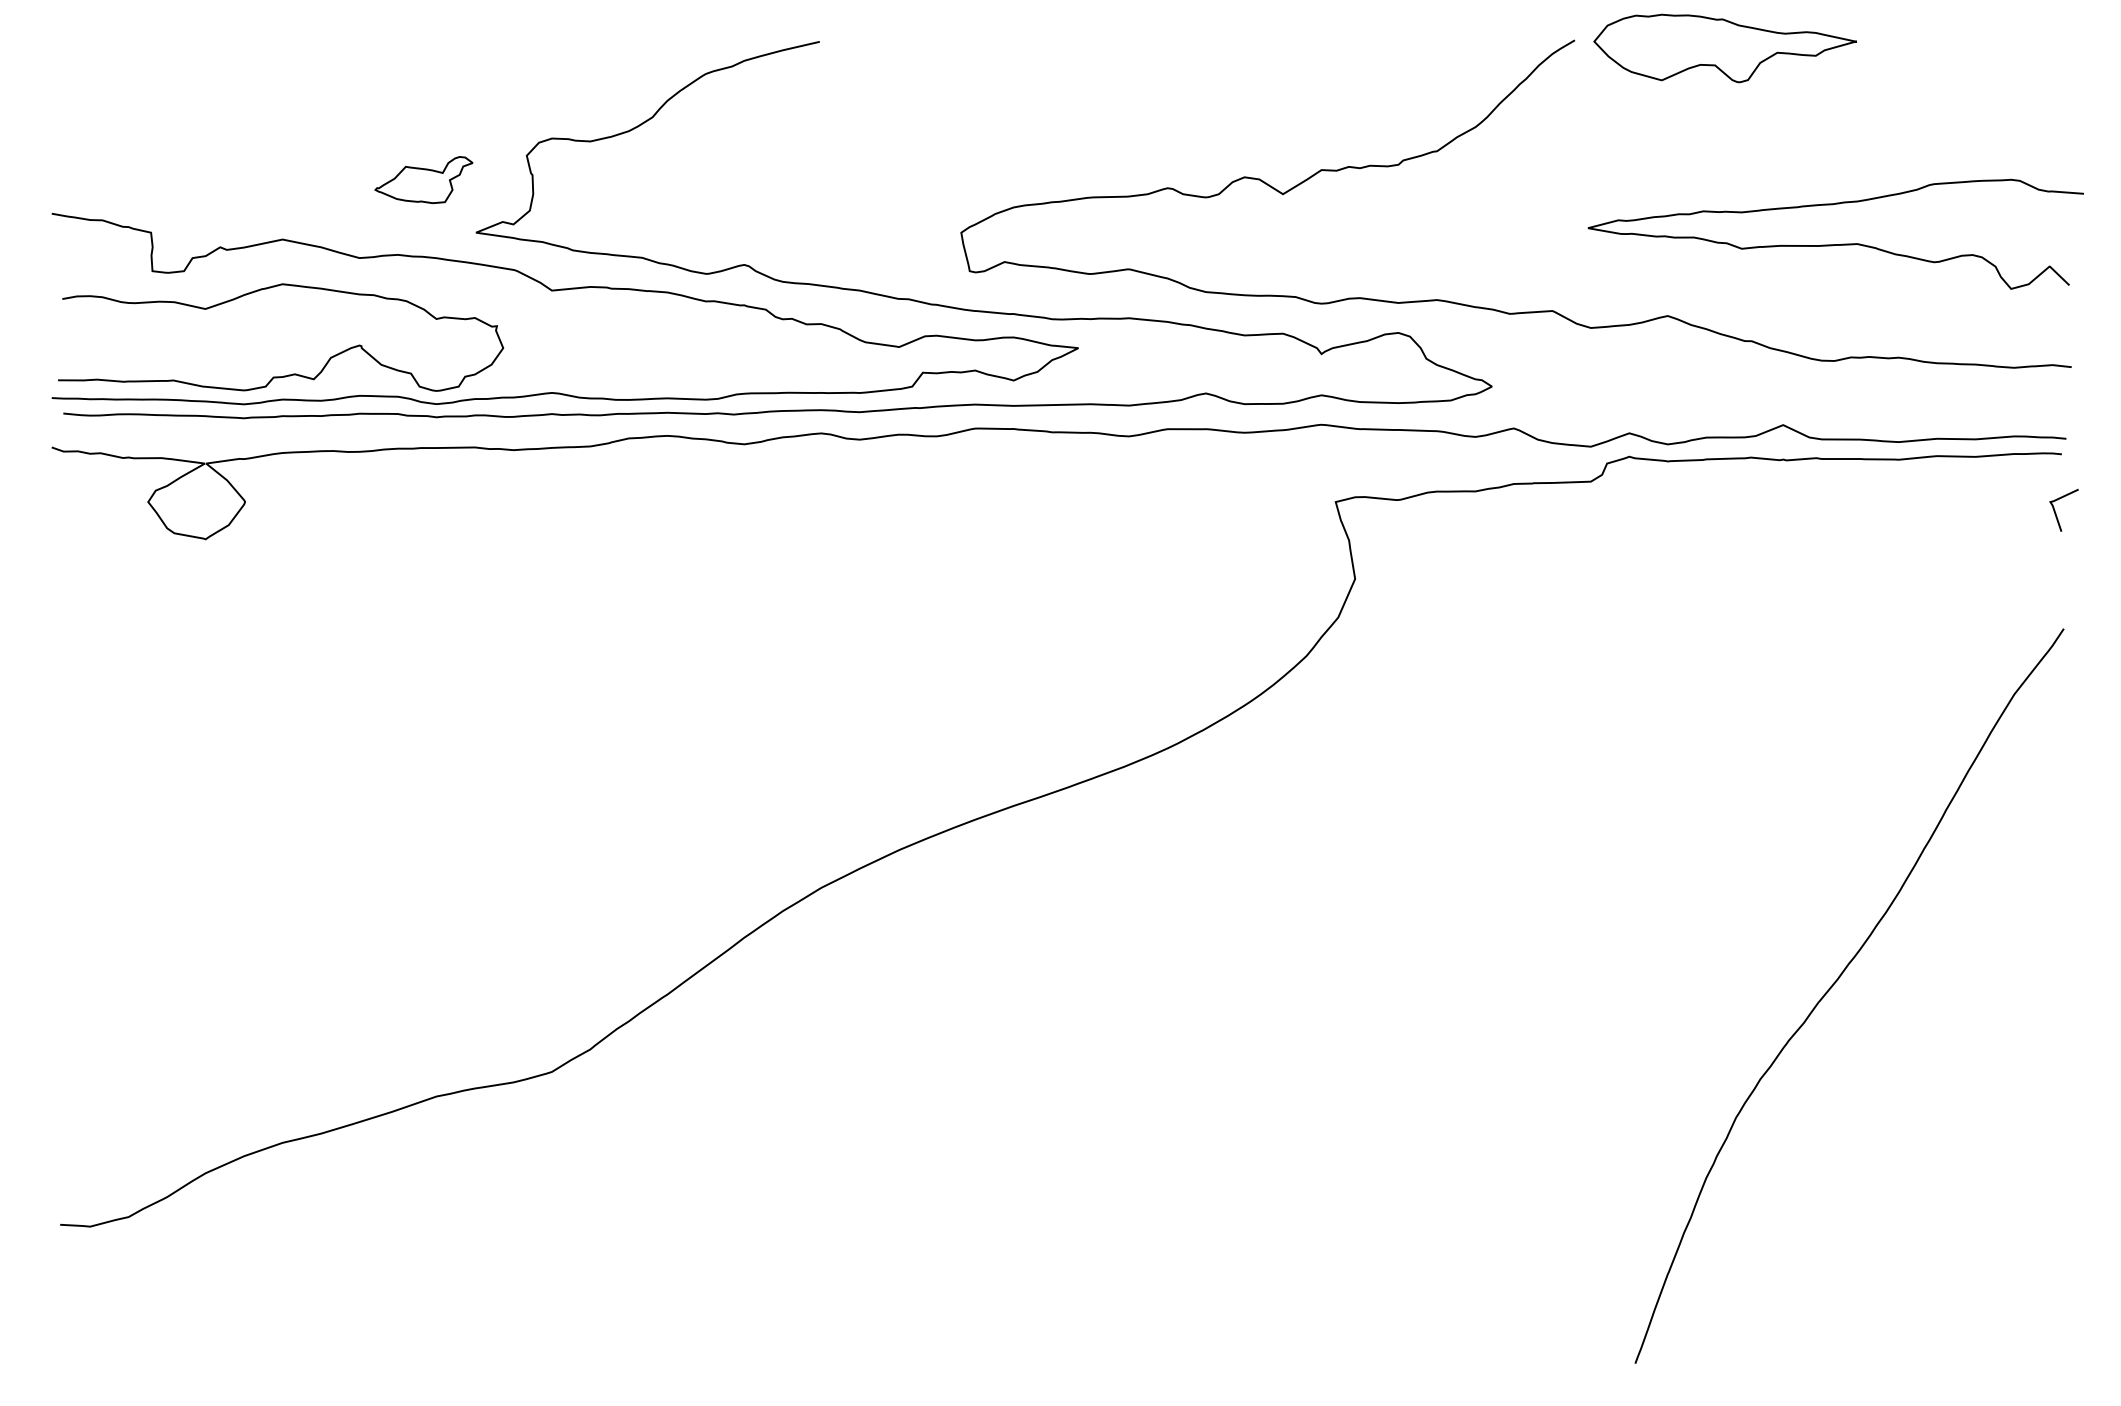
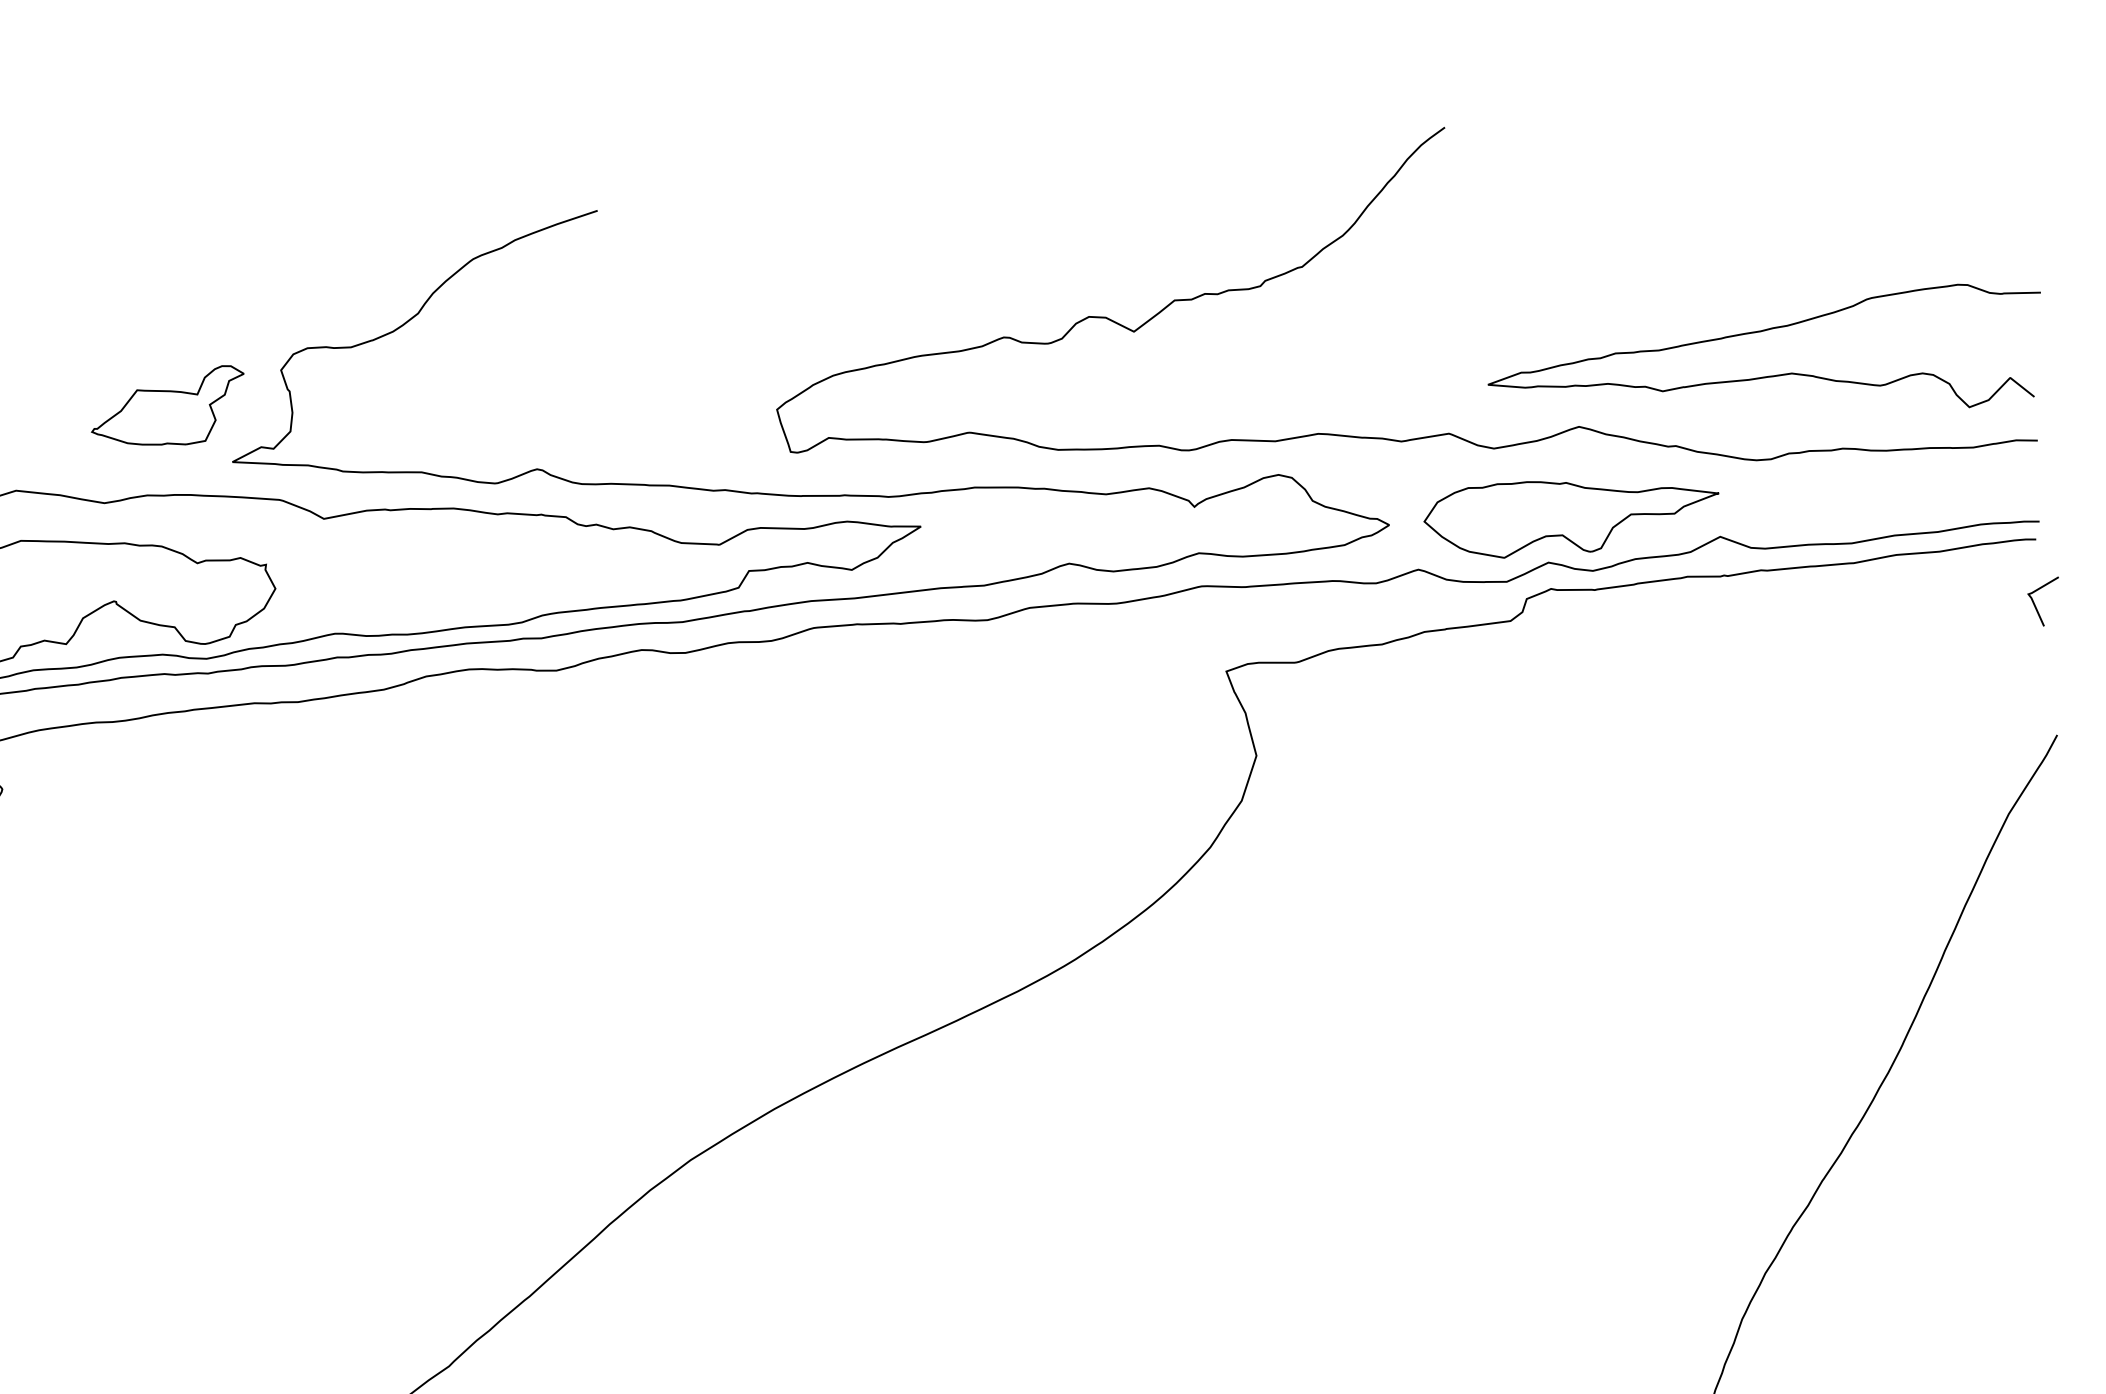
part: (1724, 48) -> (1571, 515), moved
part: (423, 179) -> (167, 408), size x1.43
curve: (1835, 244) -> (1767, 376), moved

